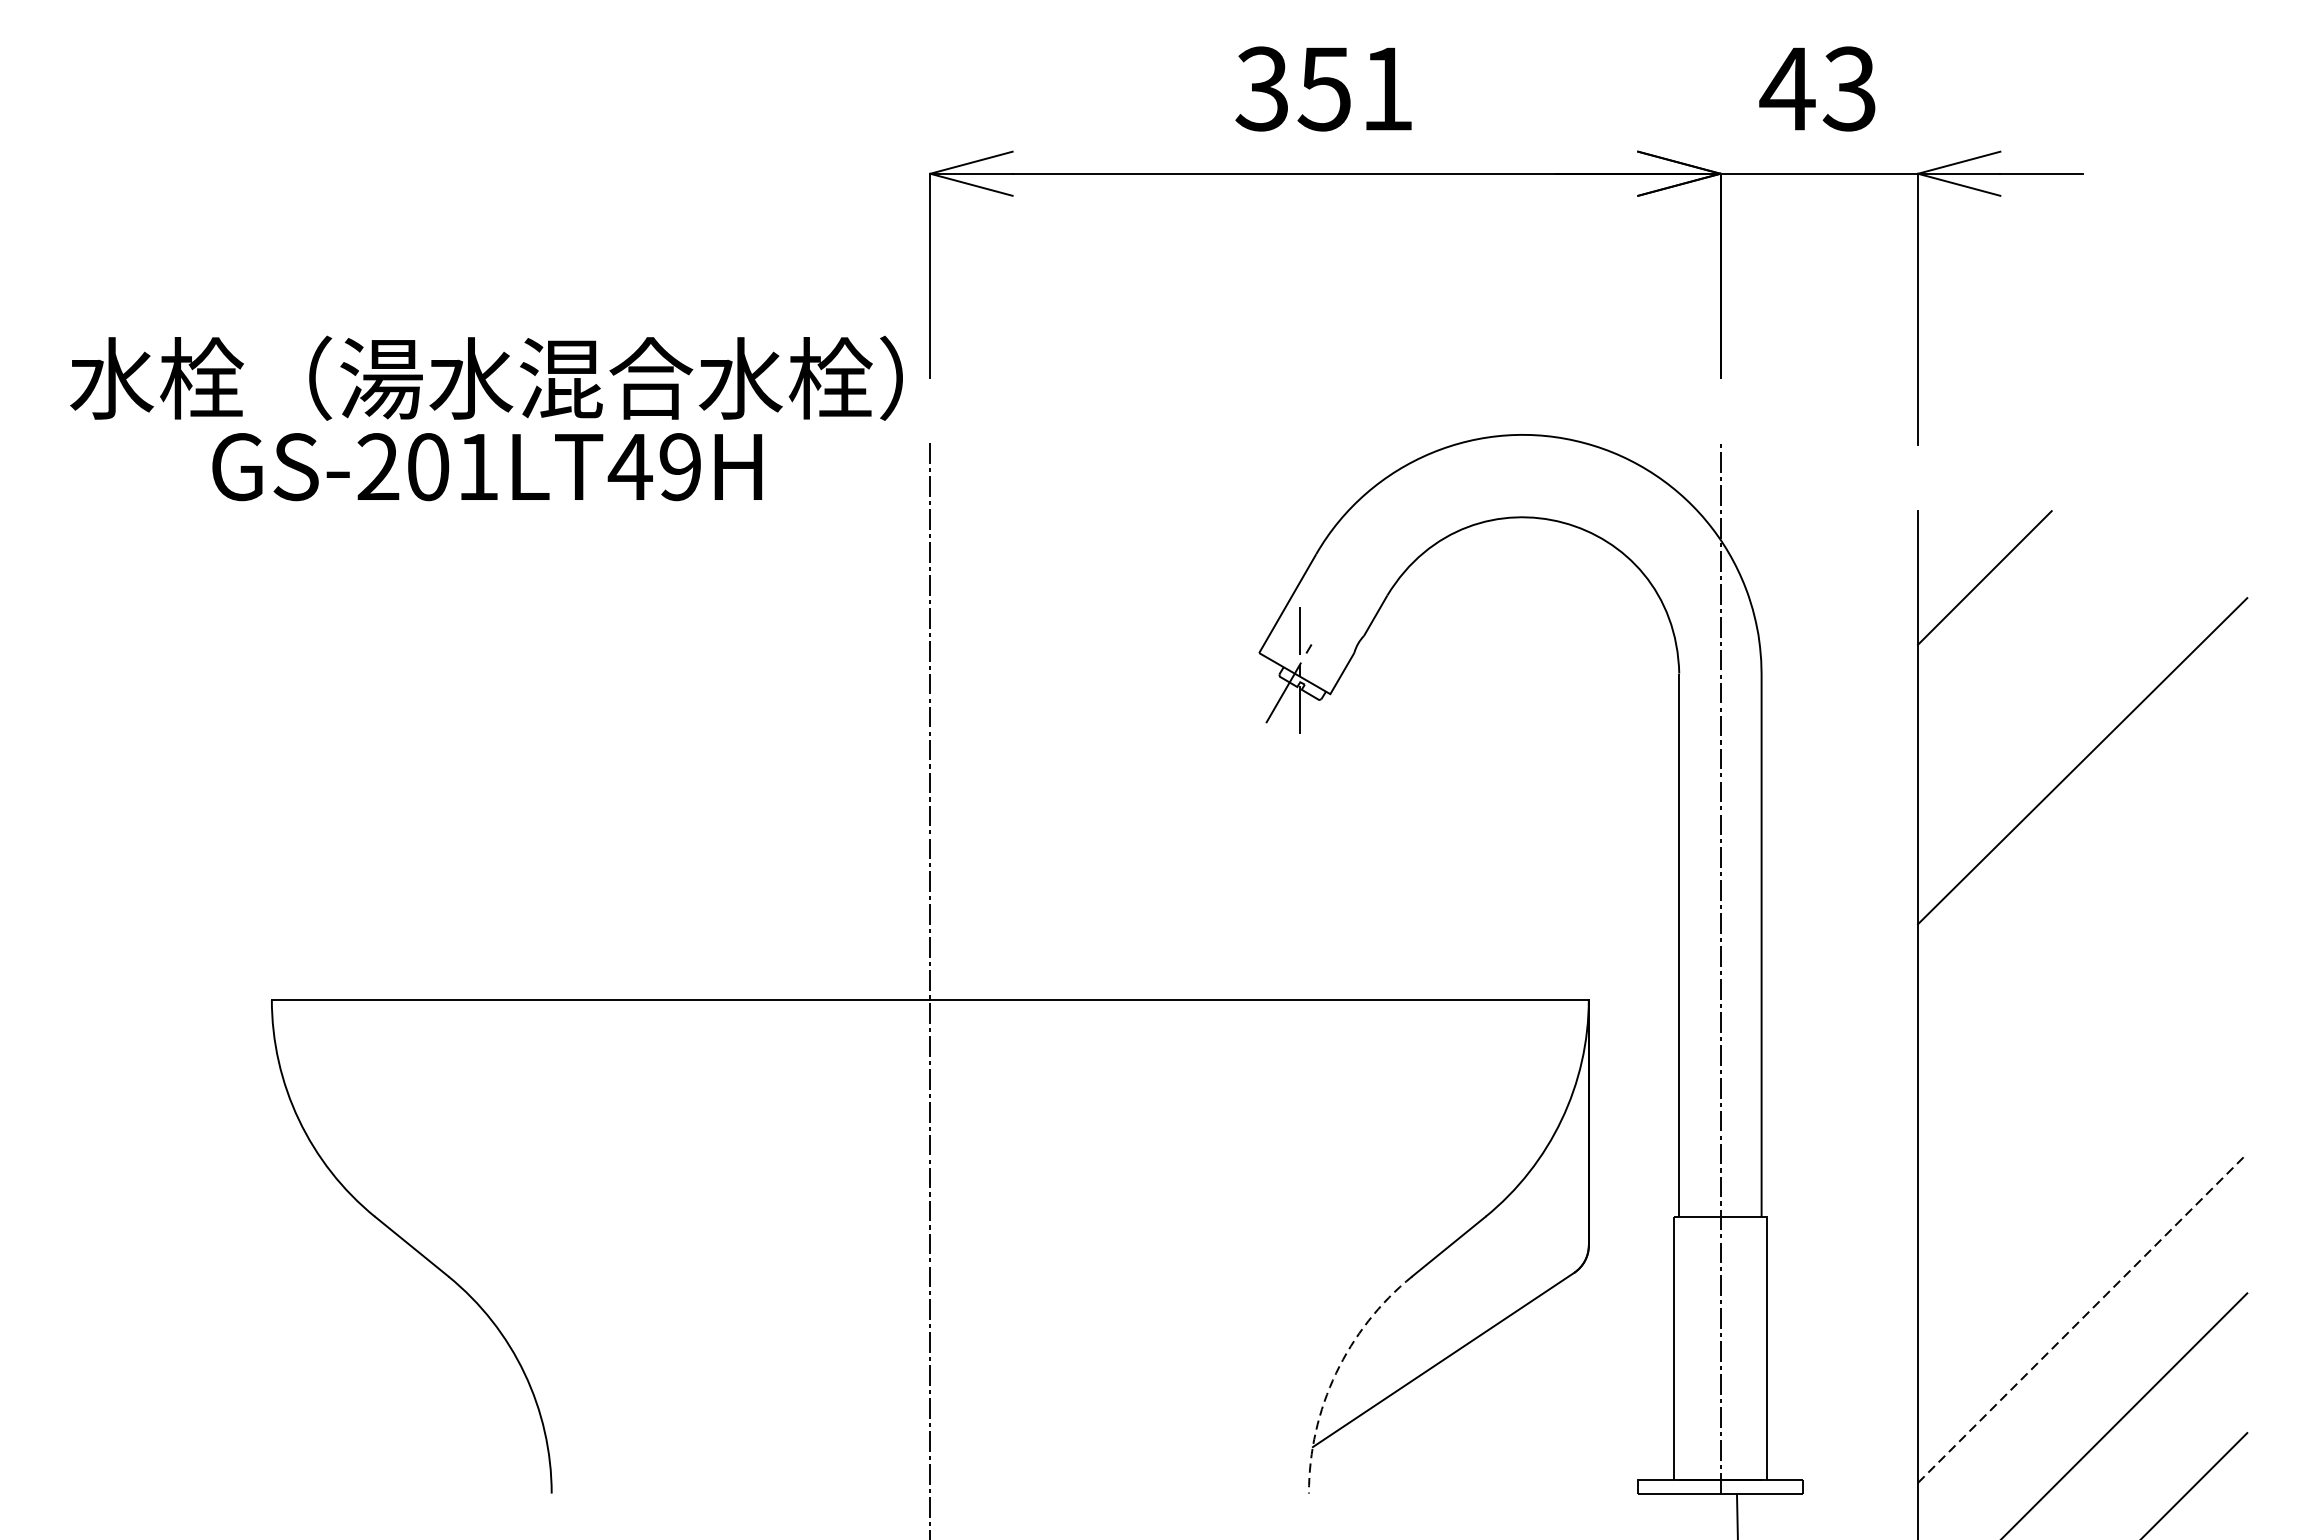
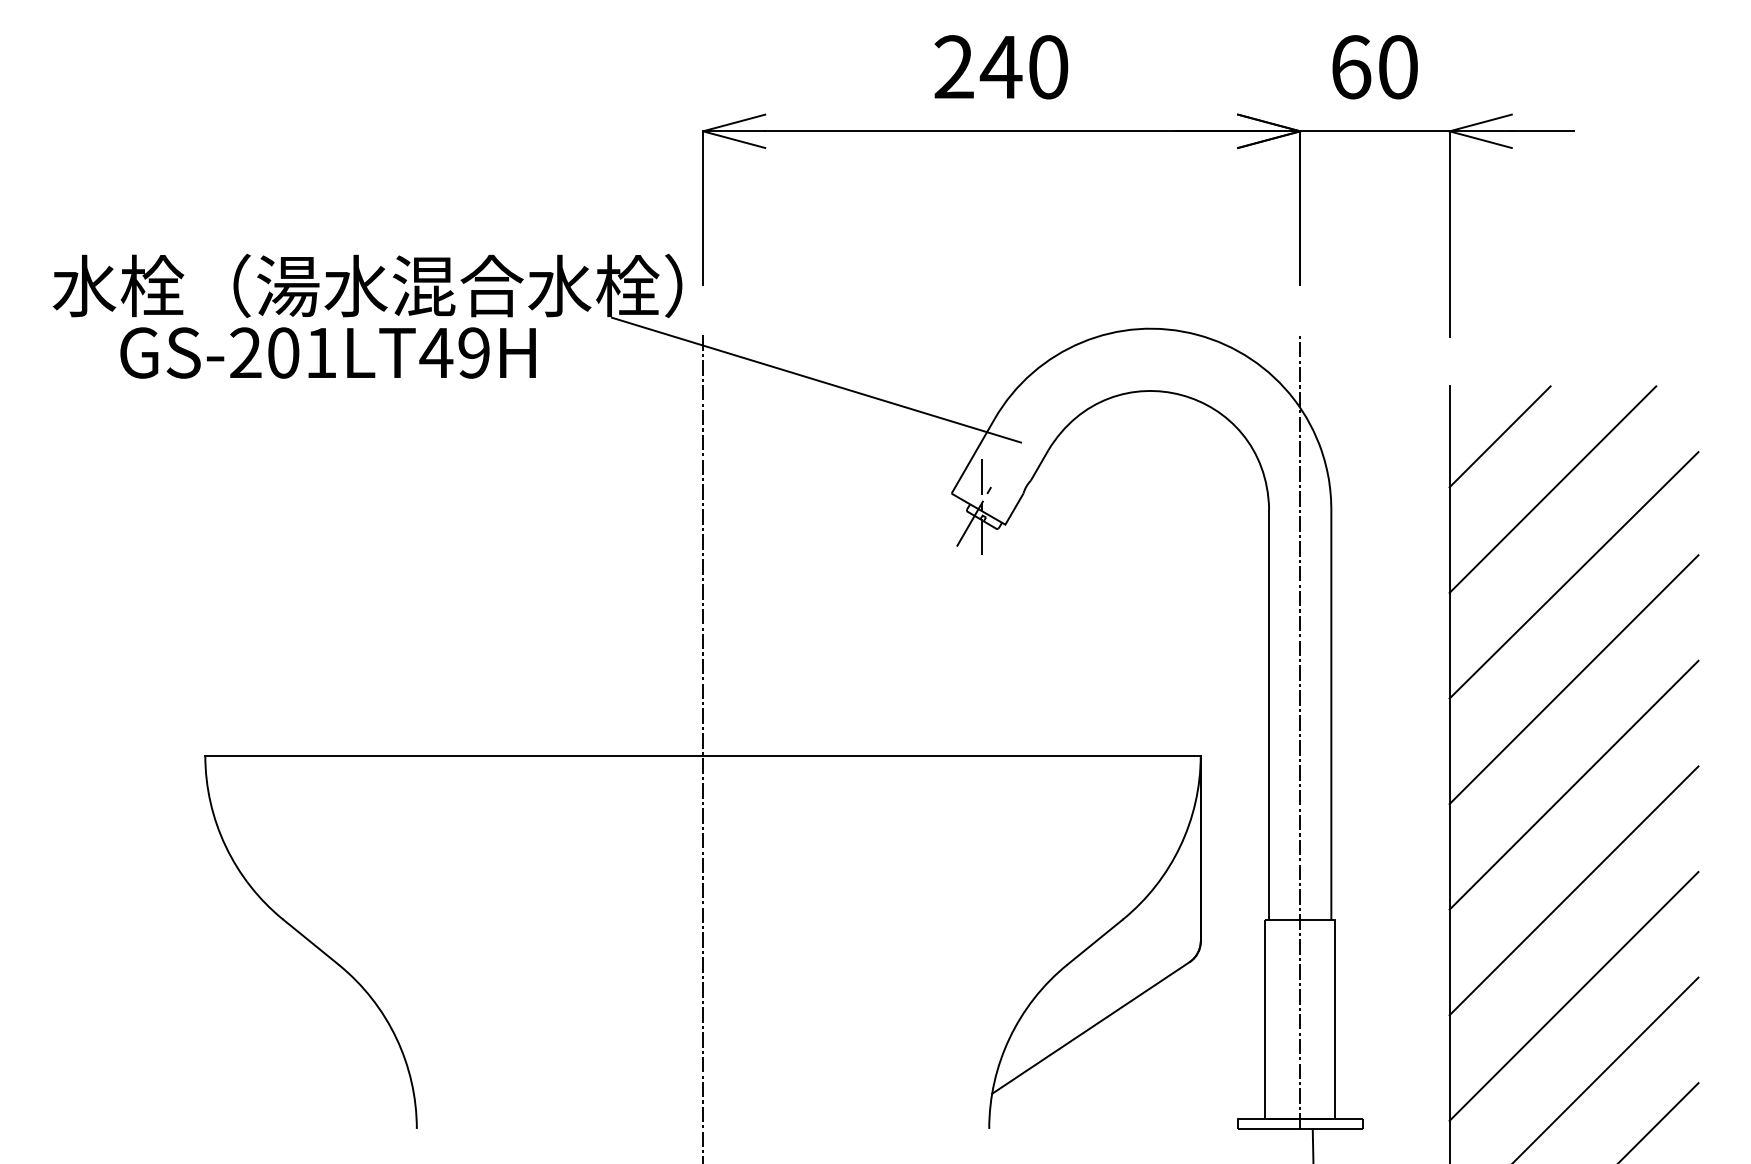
text: (1323, 89) -> (1000, 67), 351 -> 240
text: (1817, 89) -> (1373, 67), 43 -> 60
text: (486, 466) -> (327, 352), moved
line: (1080, 502) -> (816, 379), added
line: (2054, 647) -> (1552, 489), added
line: (2081, 898) -> (1573, 679), added
line: (2081, 1037) -> (1573, 784), added
line: (2081, 1178) -> (1573, 890), added
line: (2083, 1318) -> (1574, 996), dashed -> solid
arc: (1335, 1373) -> (1009, 1038), dashed -> solid

